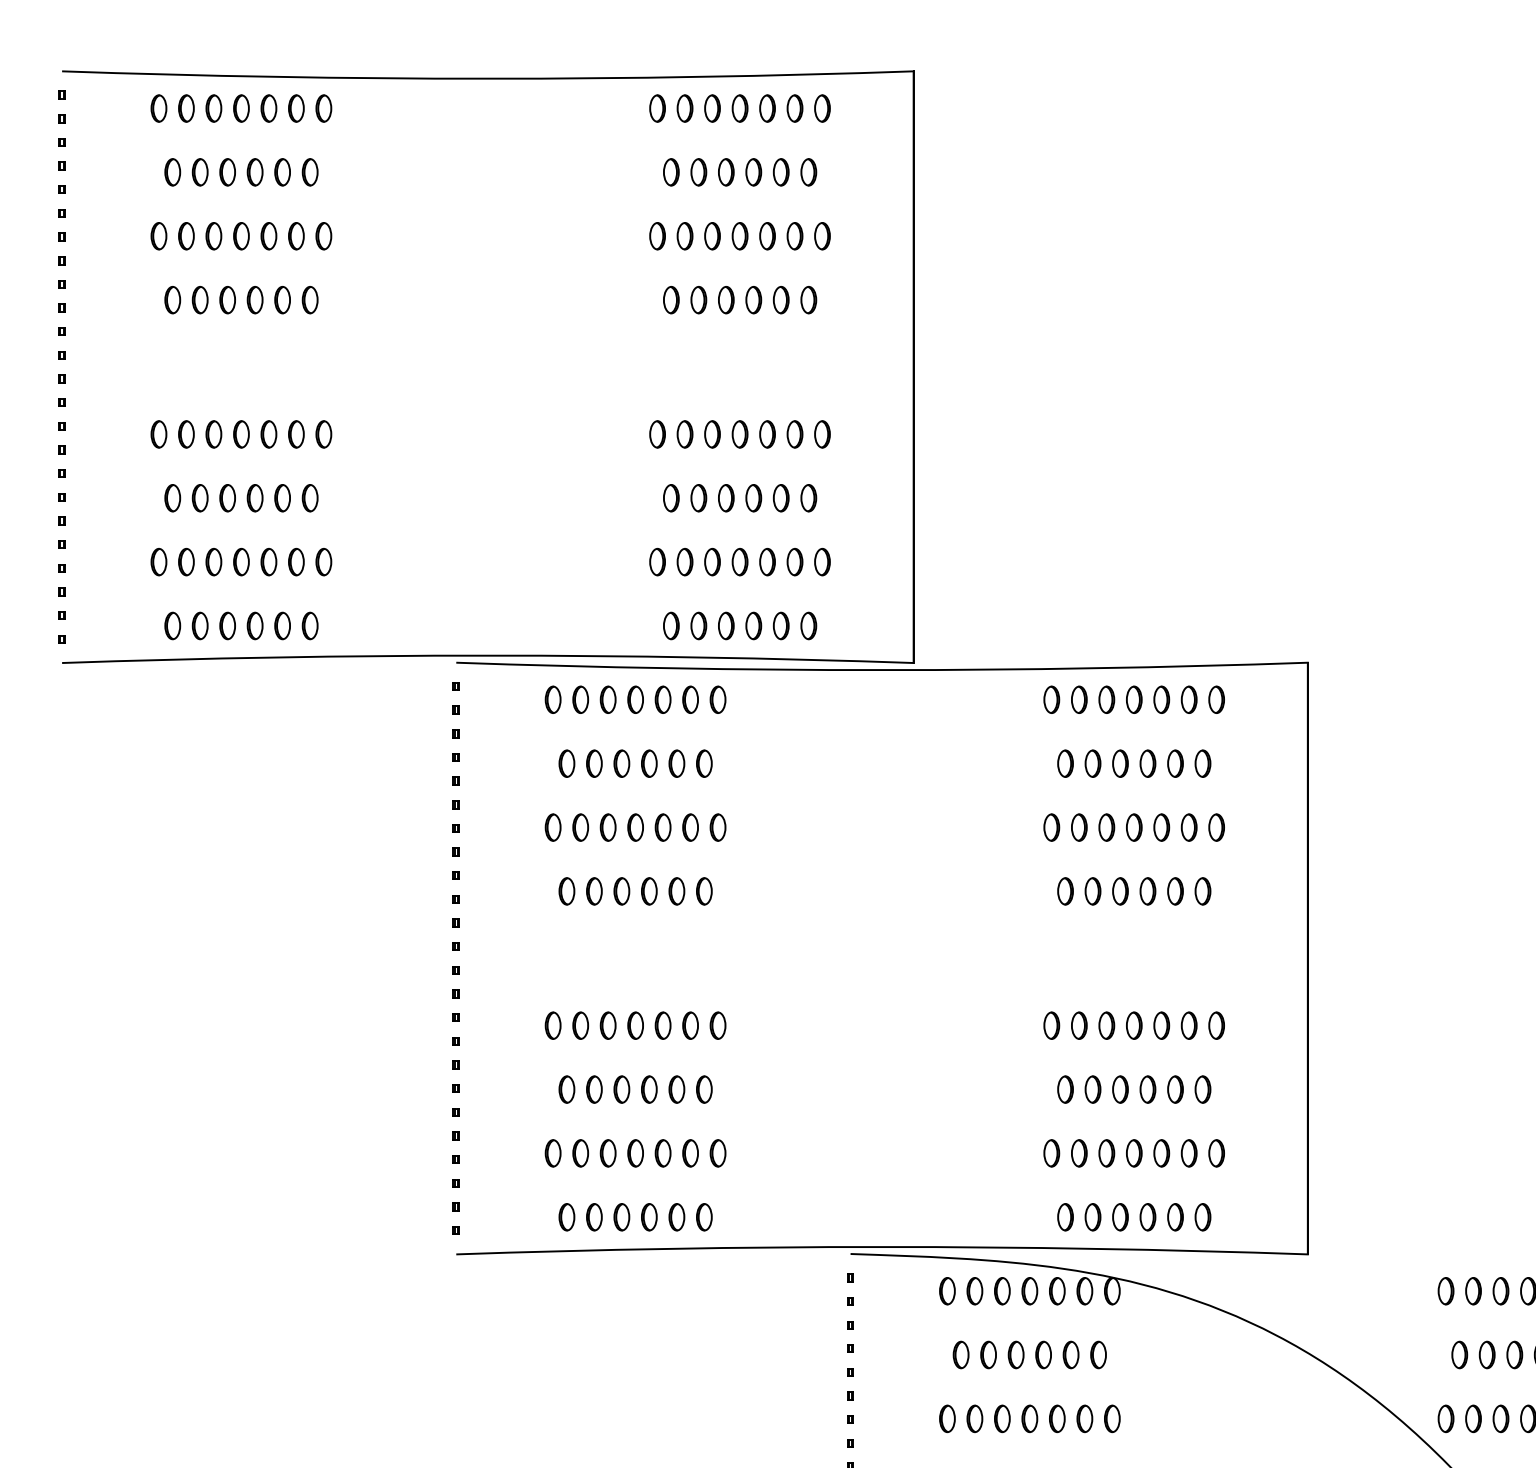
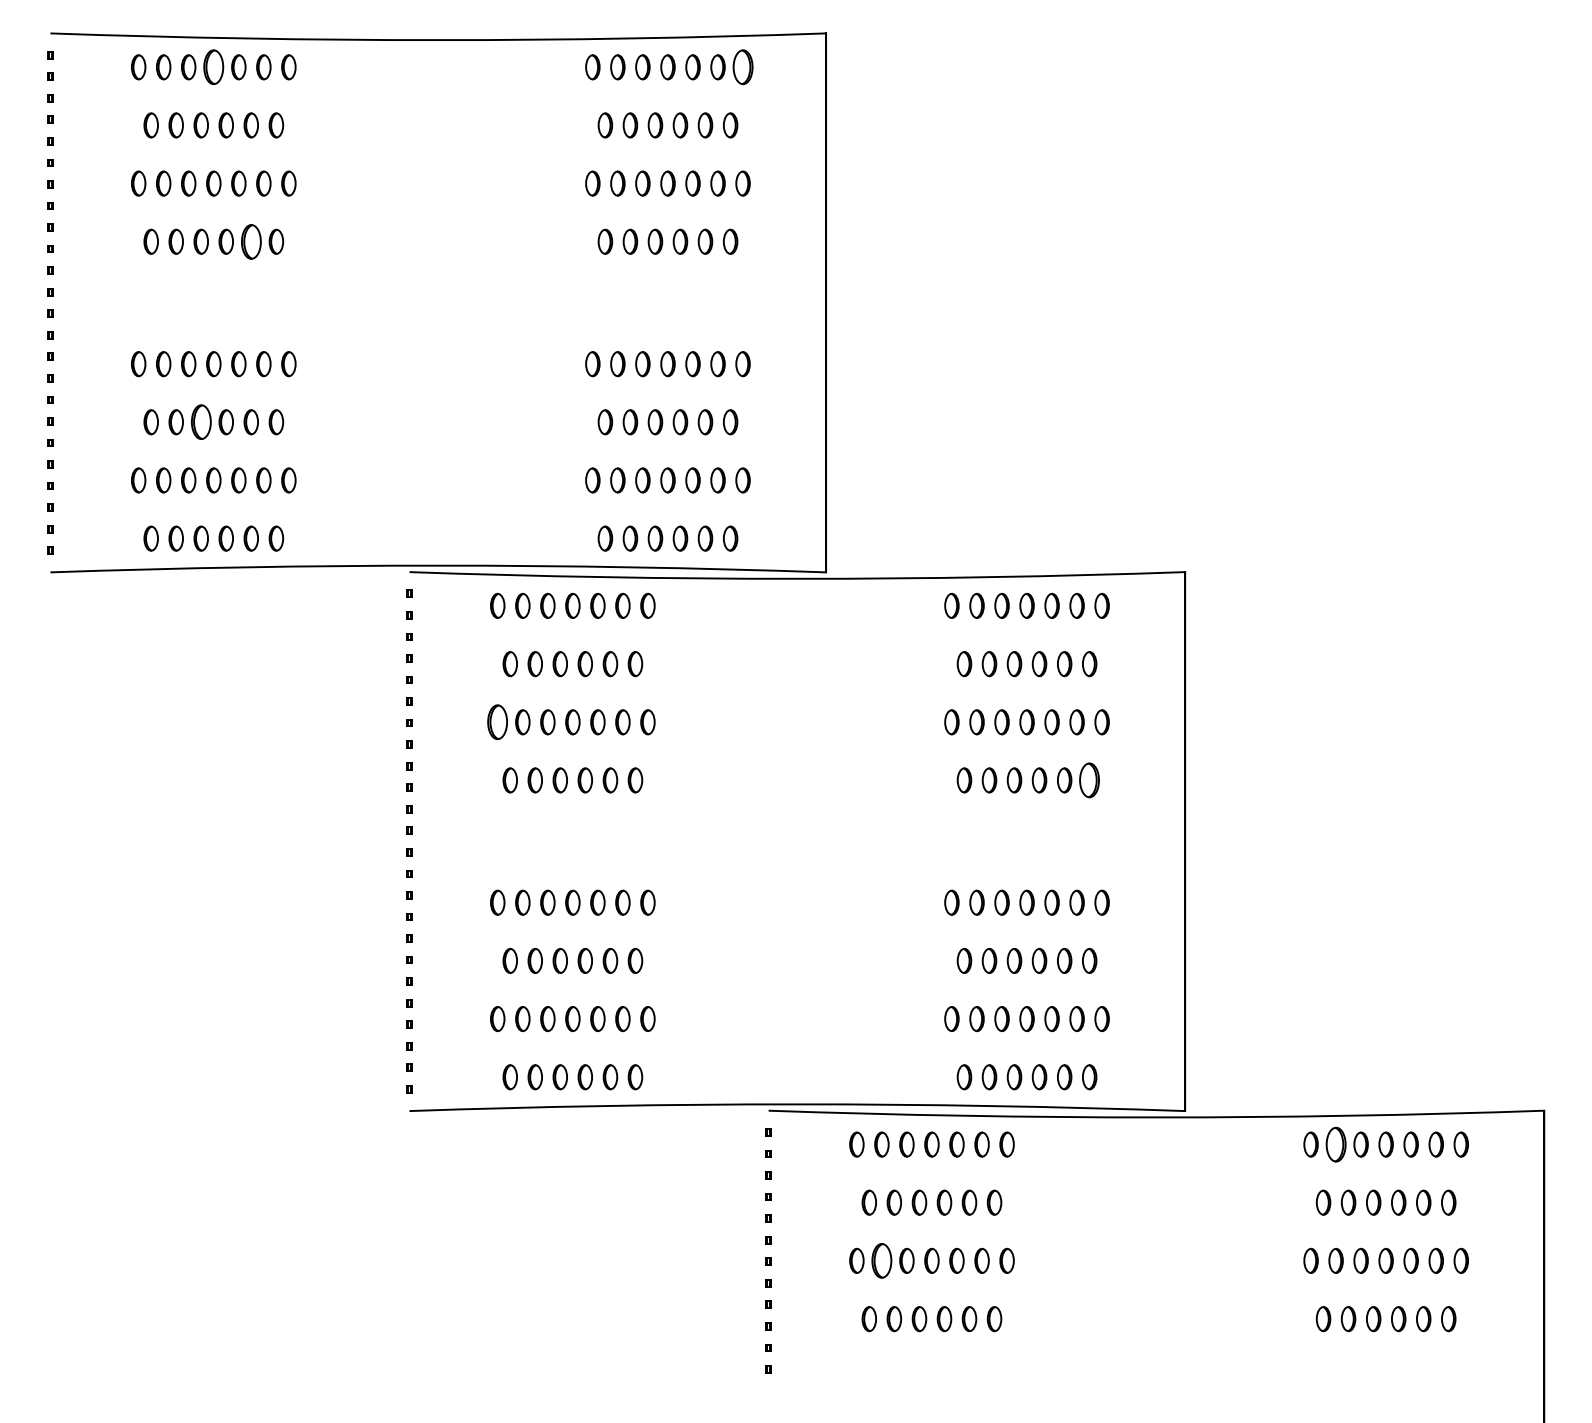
part: (241, 108) -> (213, 67), size x1.4
part: (821, 108) -> (742, 67), size x1.4
part: (281, 299) -> (250, 241), size x1.4
part: (226, 498) -> (200, 422), size x1.4
part: (552, 827) -> (497, 722), size x1.4
part: (1202, 891) -> (1089, 780), size x1.4
part: (1472, 1291) -> (1335, 1144), size x1.4
part: (974, 1418) -> (881, 1260), size x1.4

